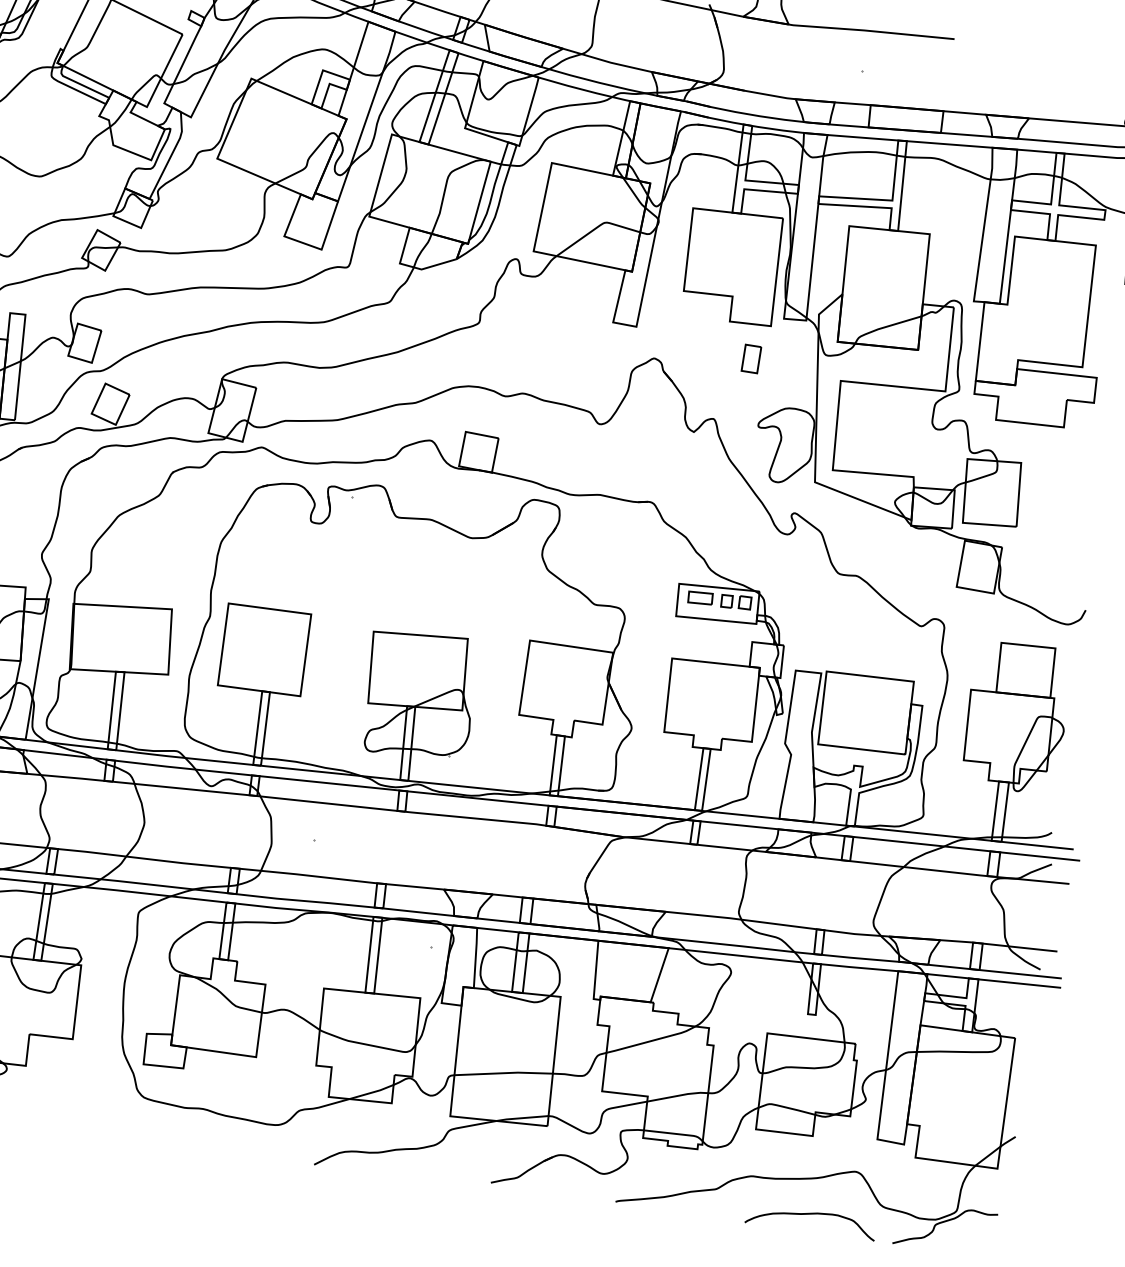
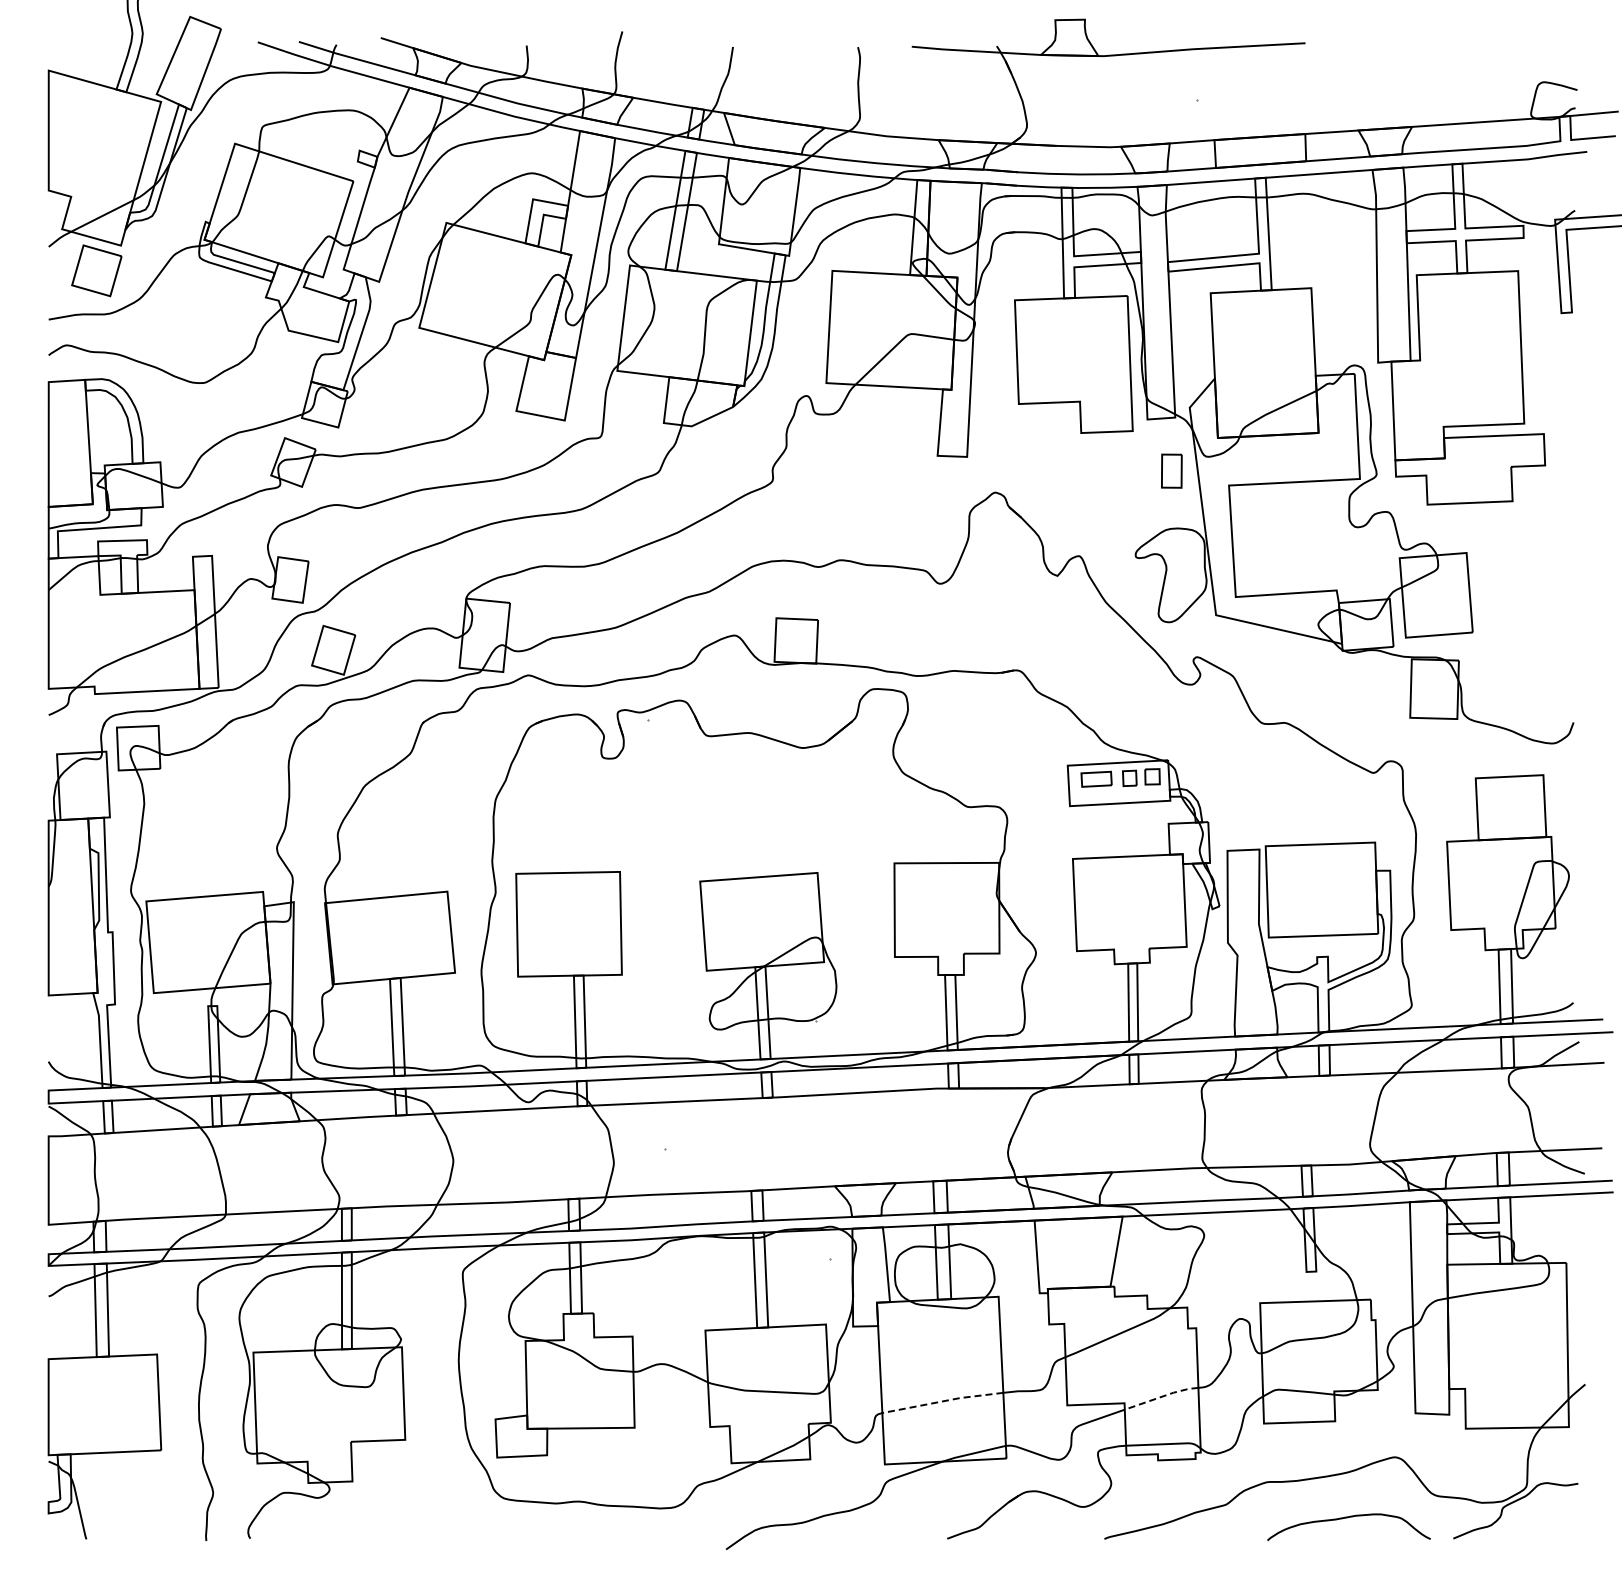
part: (751, 358) -> (1171, 470), moved
line: (503, 1073) -> (942, 1401), solid -> dashed
line: (678, 1095) -> (1162, 1396), solid -> dashed

